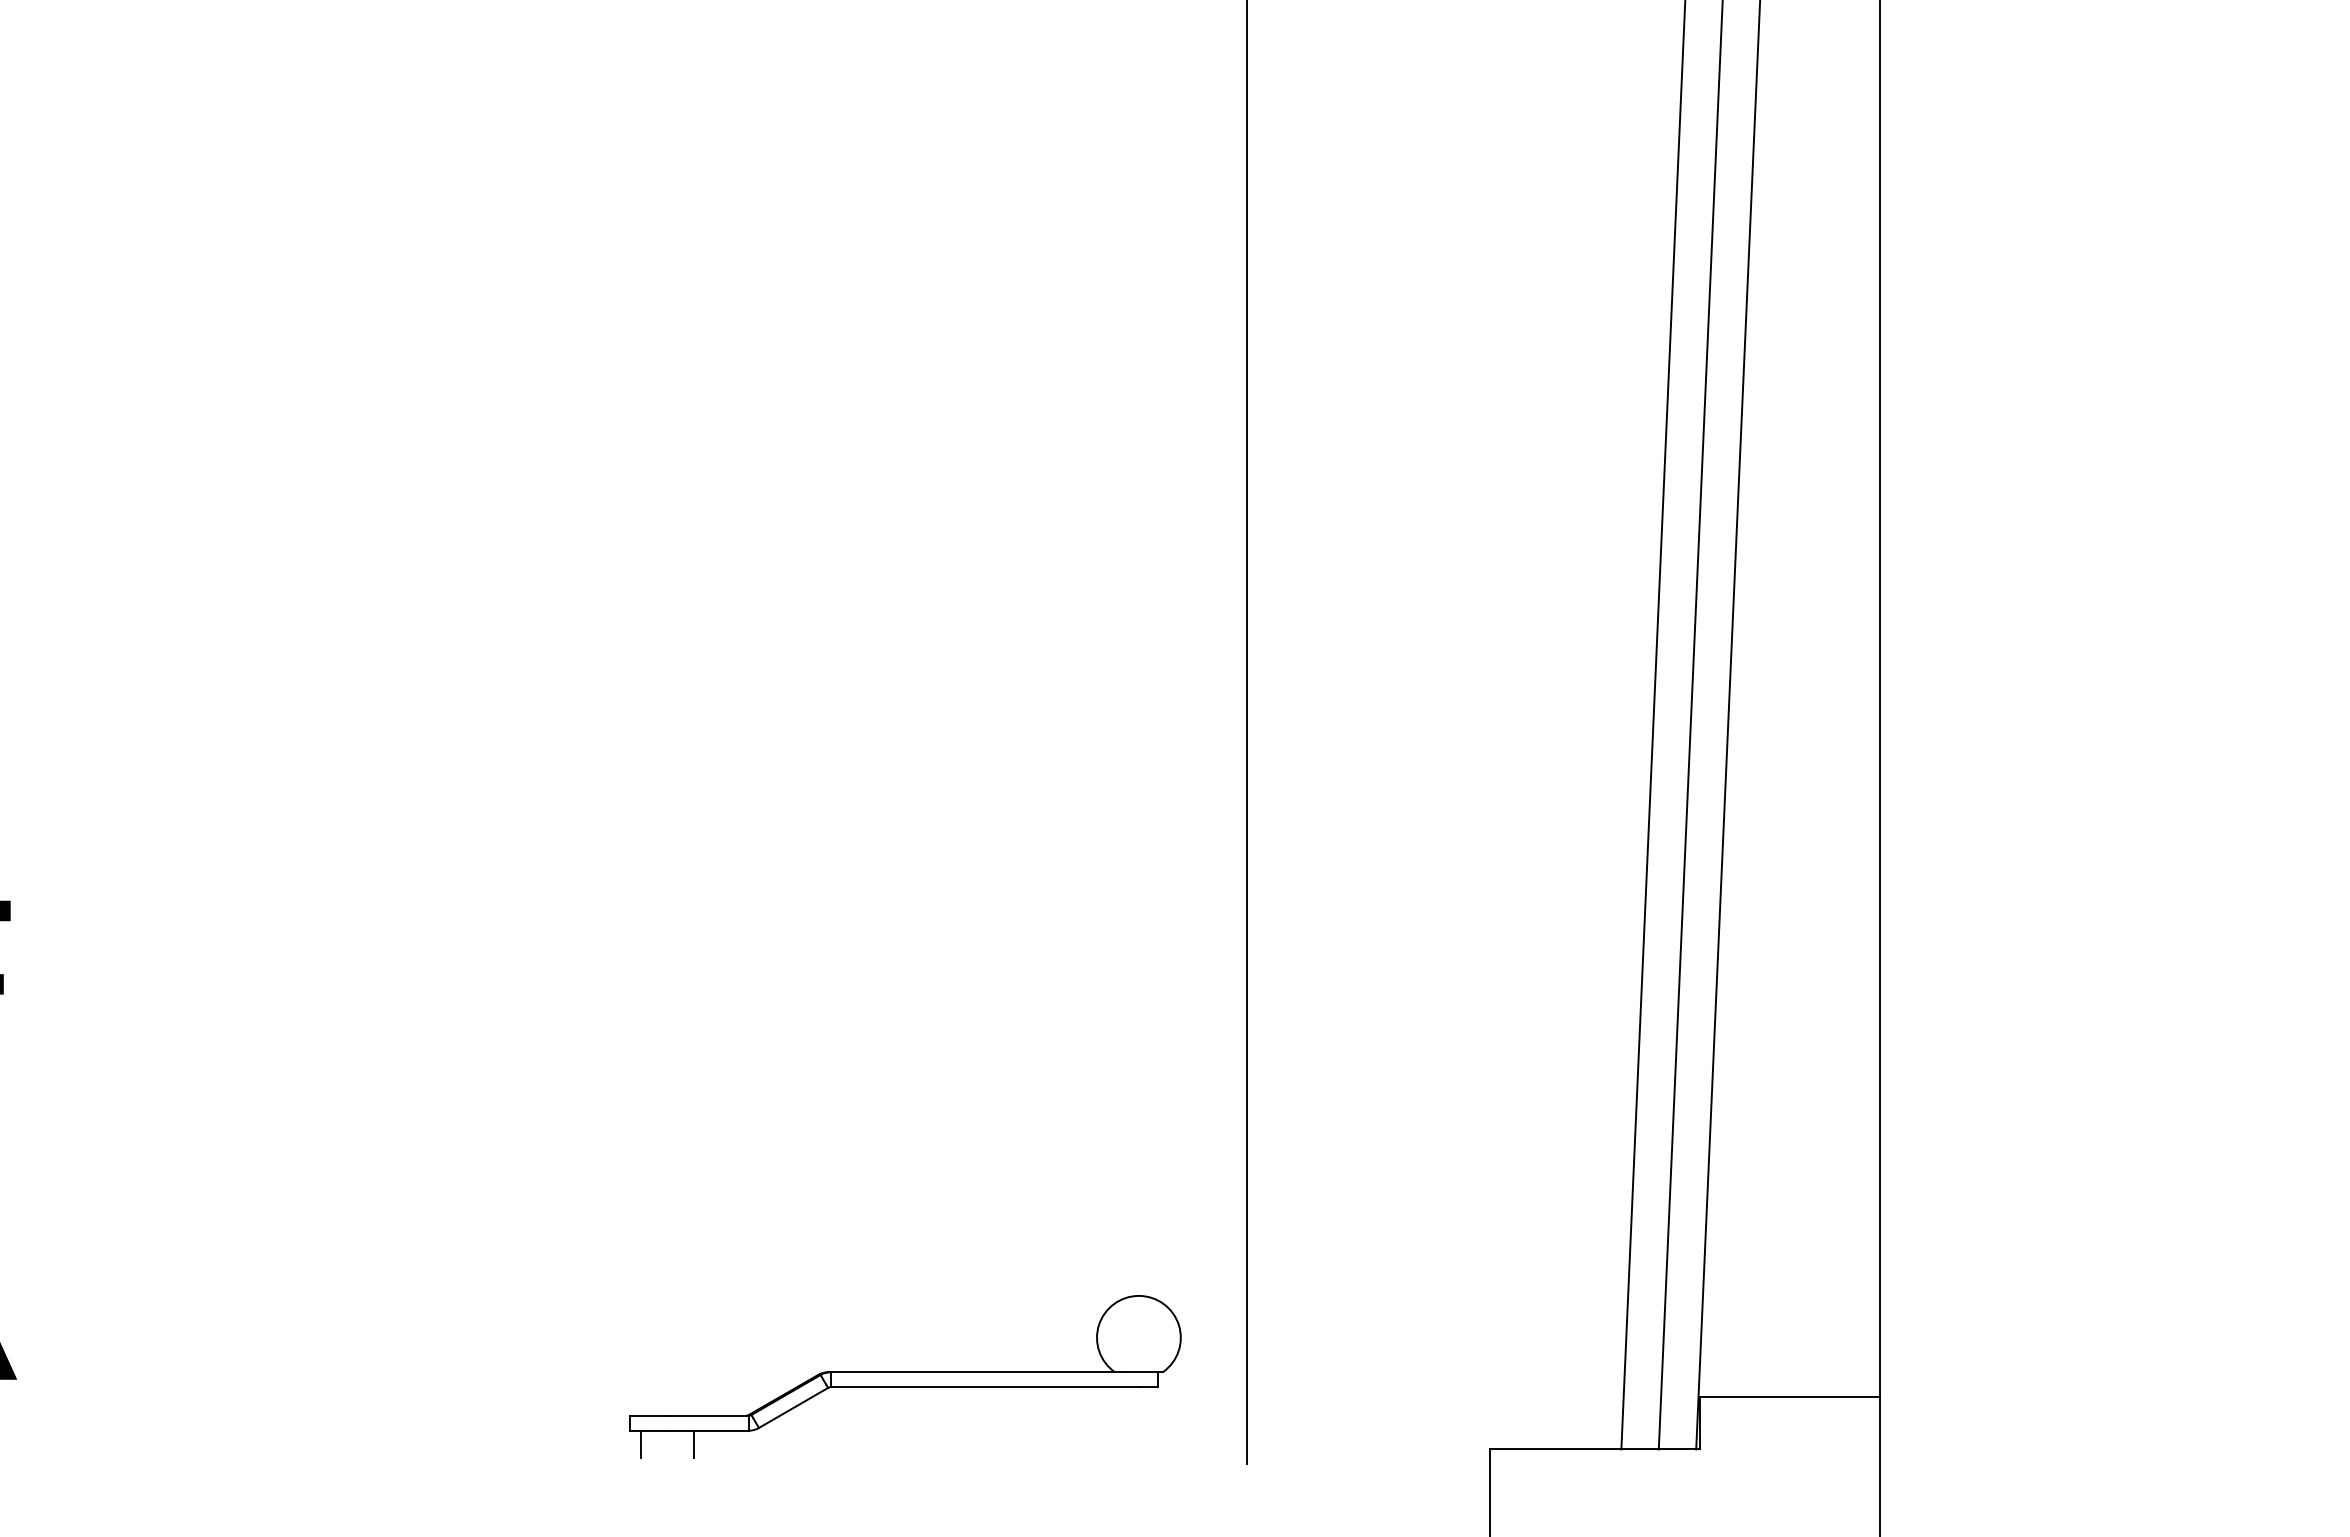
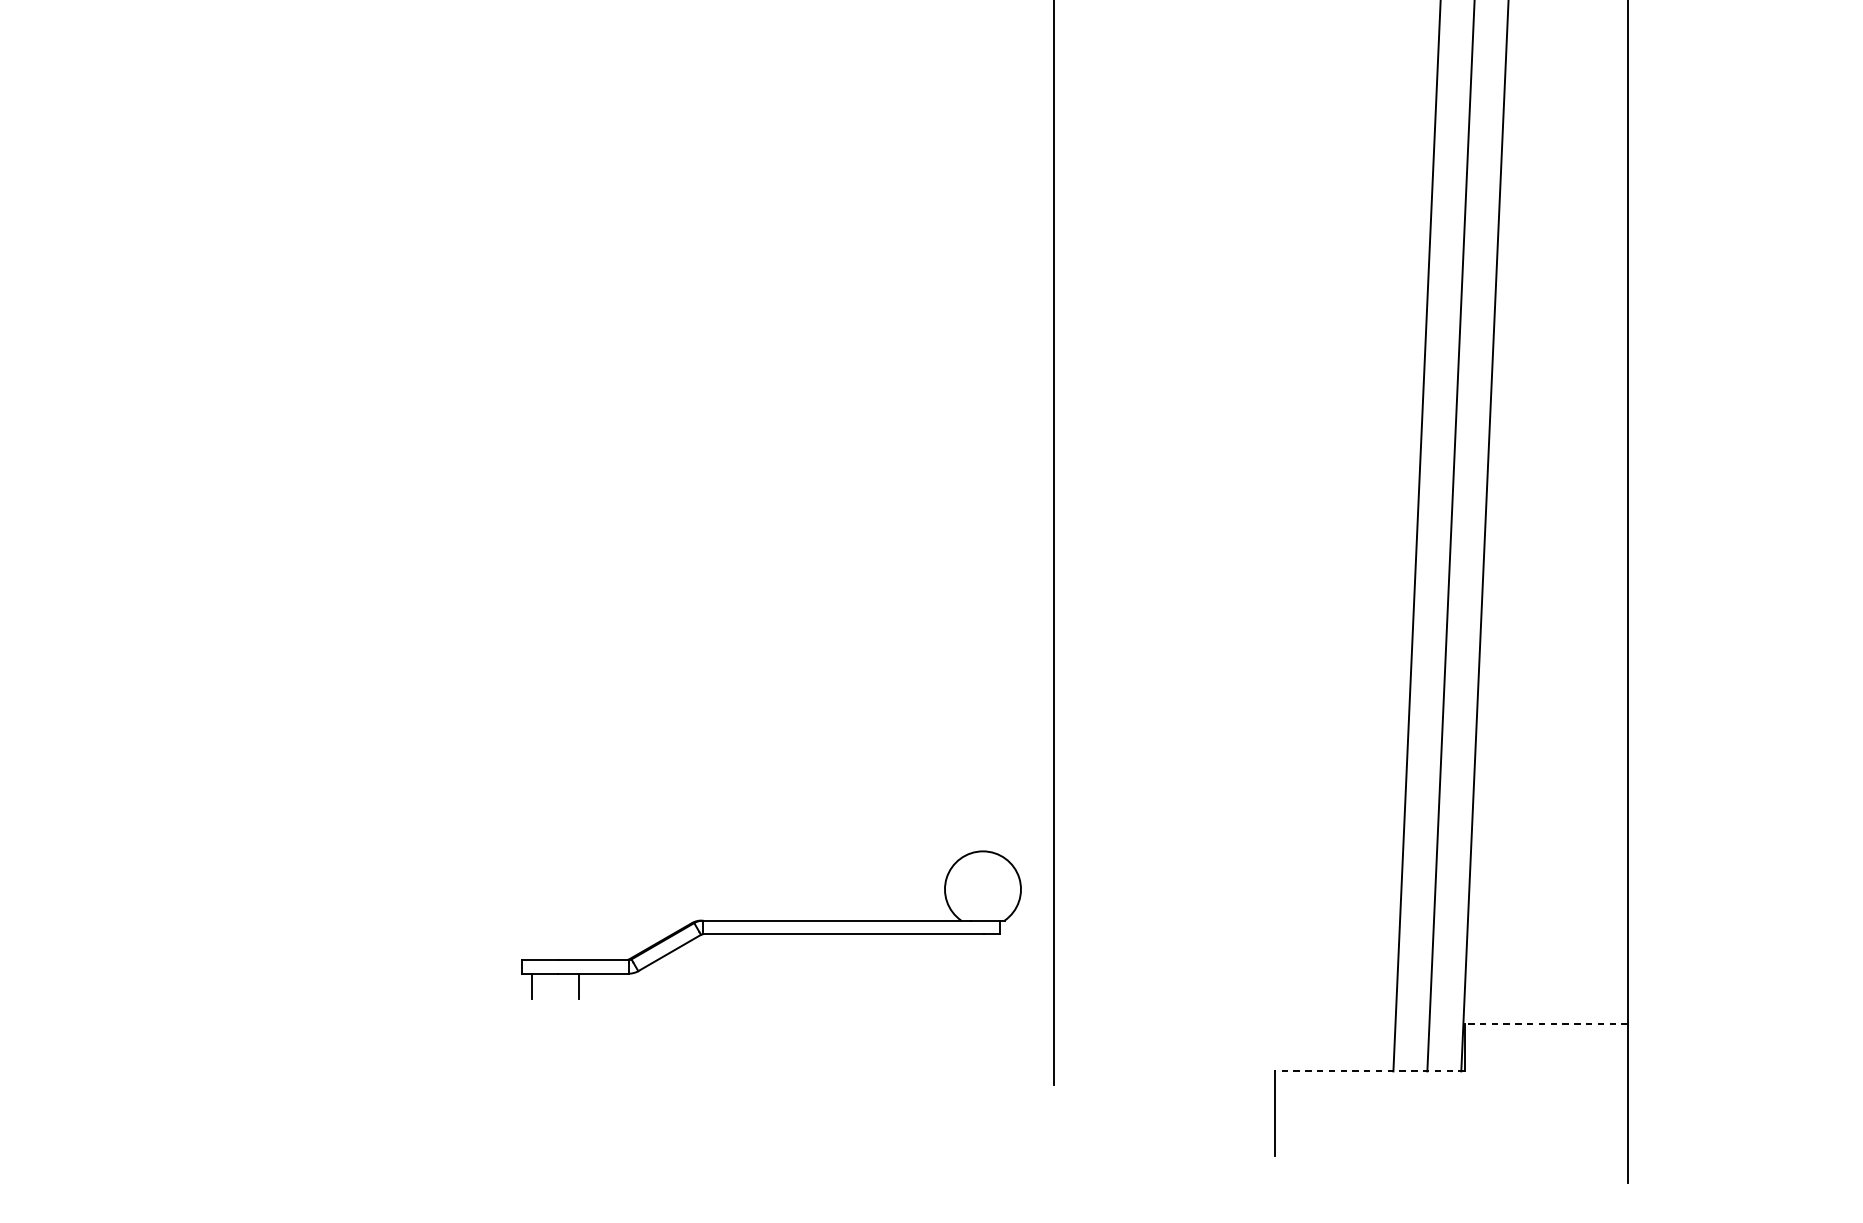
part: (905, 1376) -> (771, 924), moved
line: (1789, 1397) -> (1545, 1024), solid -> dashed
line: (1595, 1449) -> (1369, 1071), solid -> dashed

